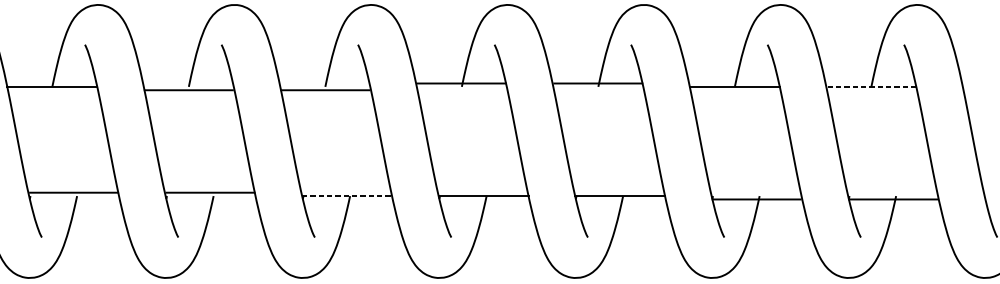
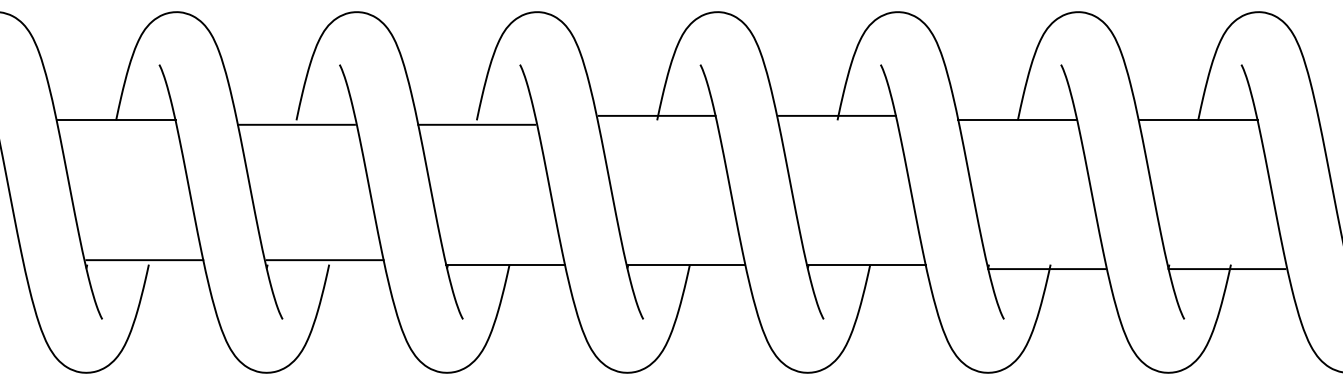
line: (870, 86) -> (1197, 120), dashed -> solid
line: (347, 195) -> (506, 264), dashed -> solid

